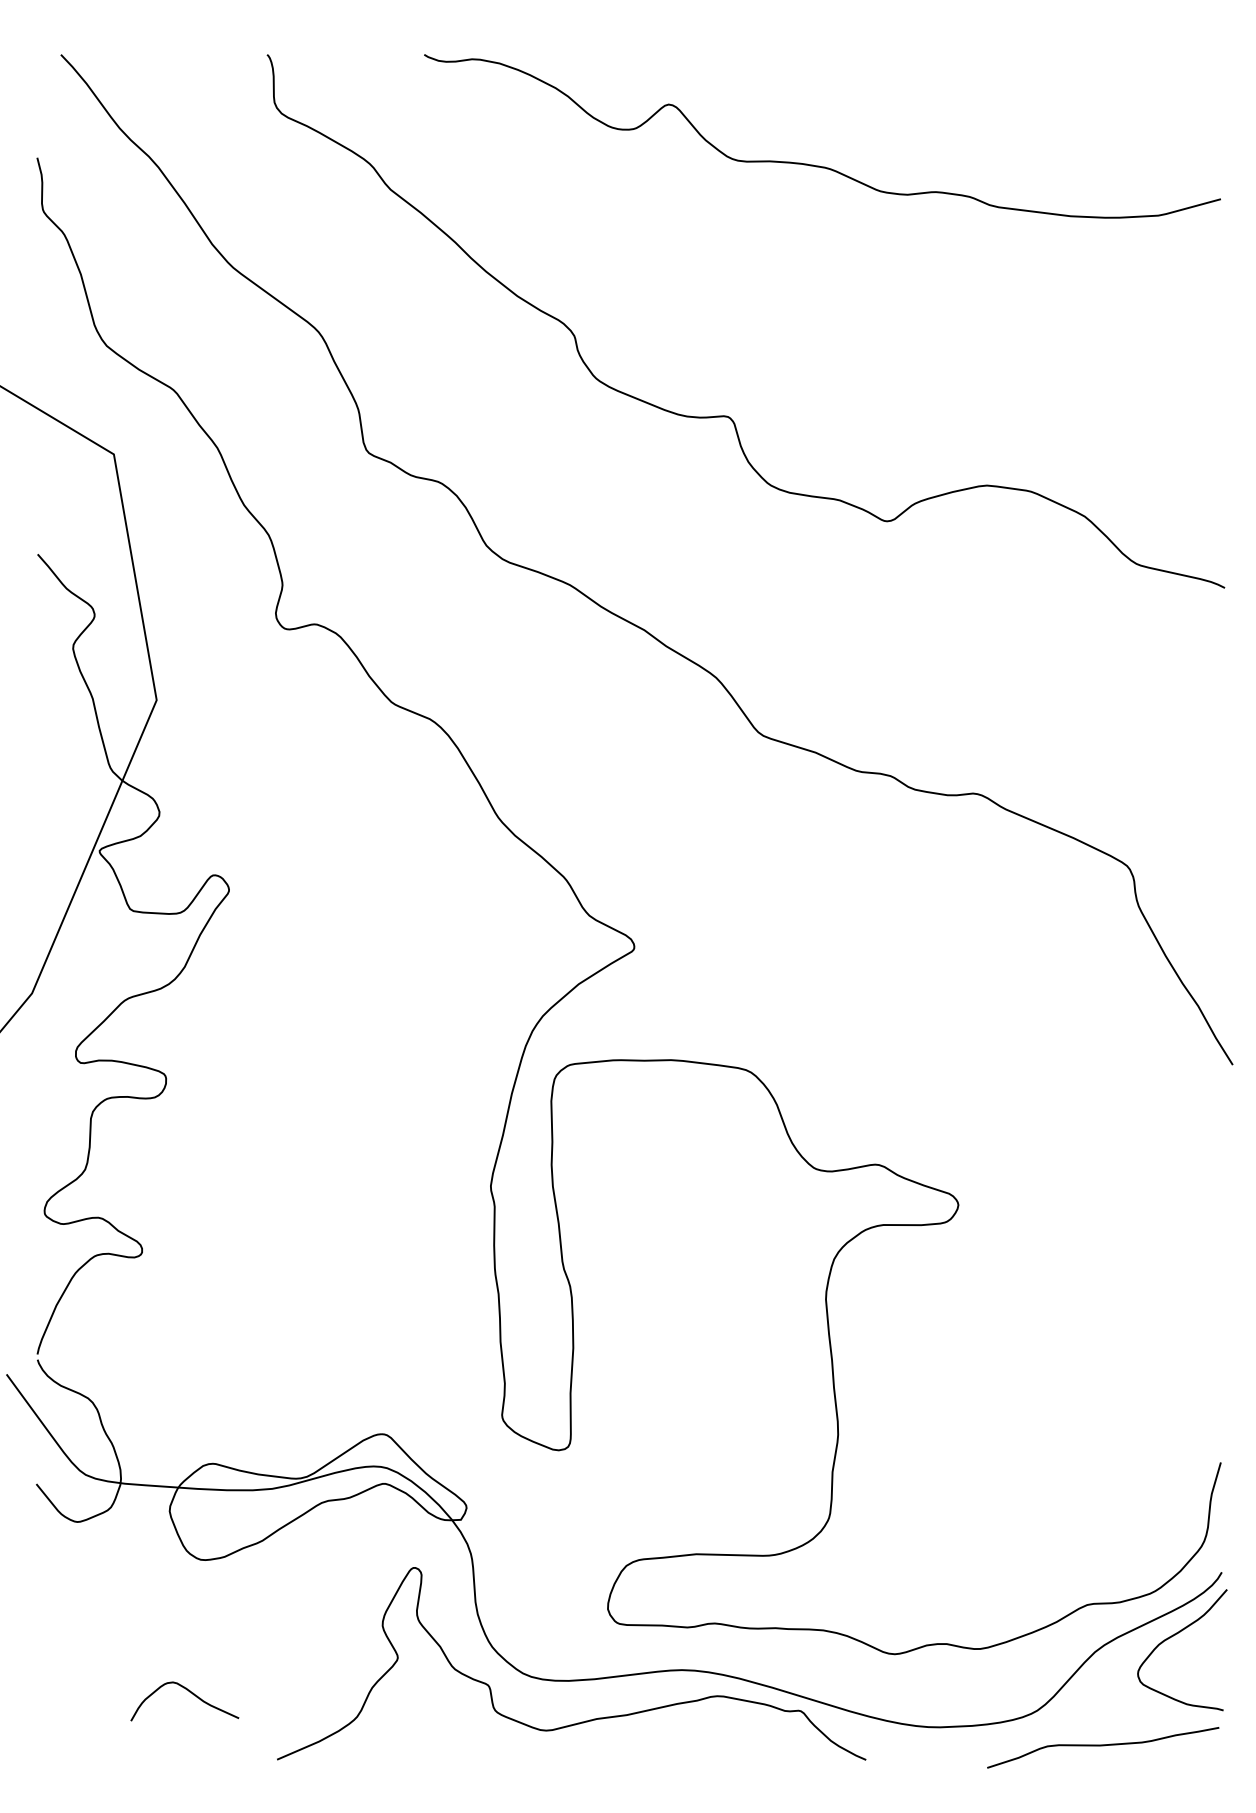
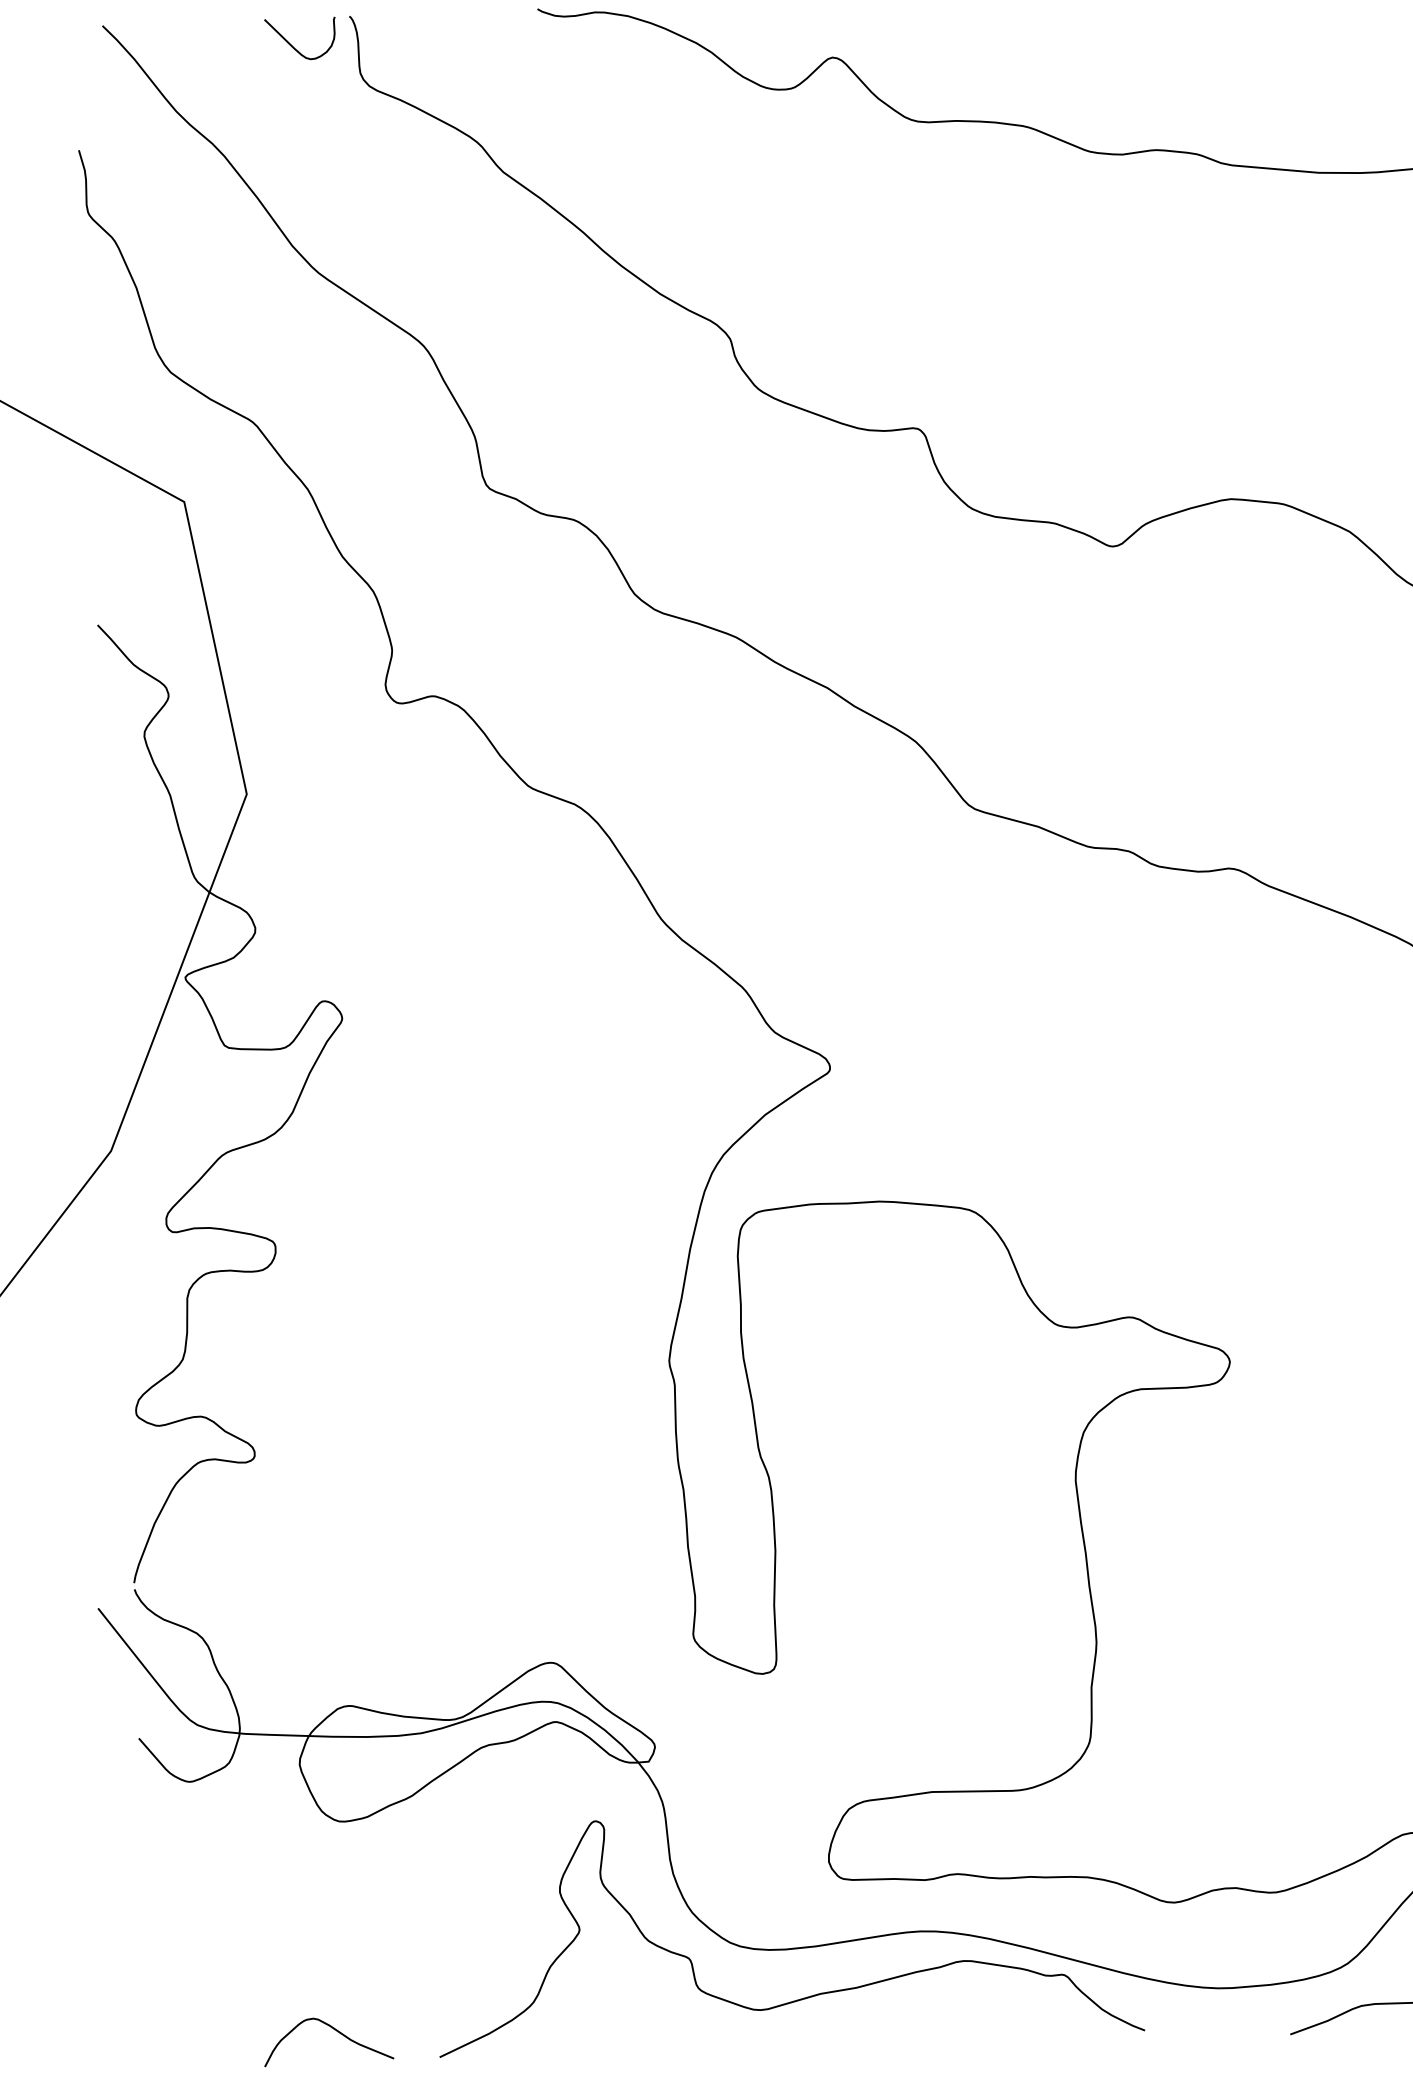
curve: (219, 77) -> (293, 45), added
curve: (189, 1692) -> (333, 2029), moved

